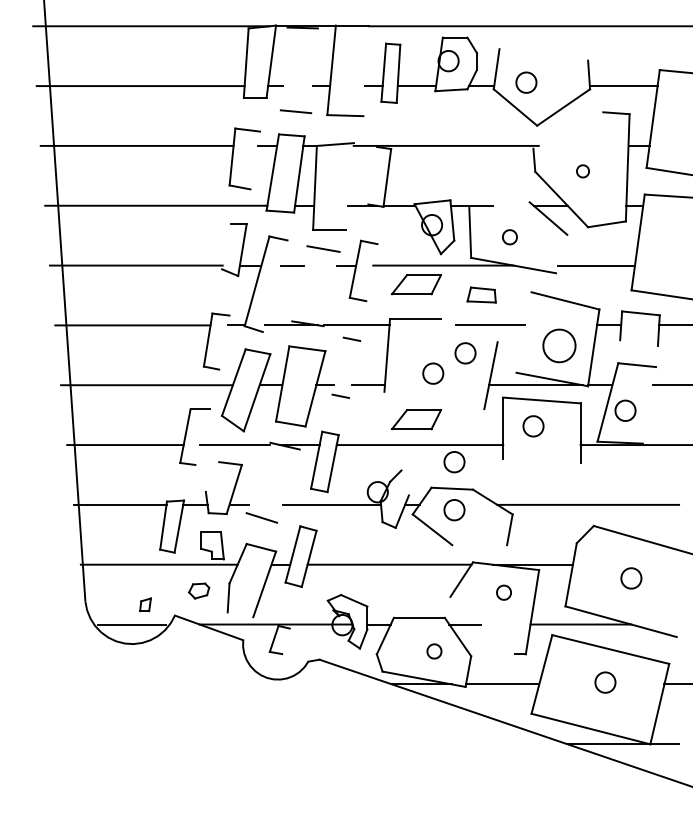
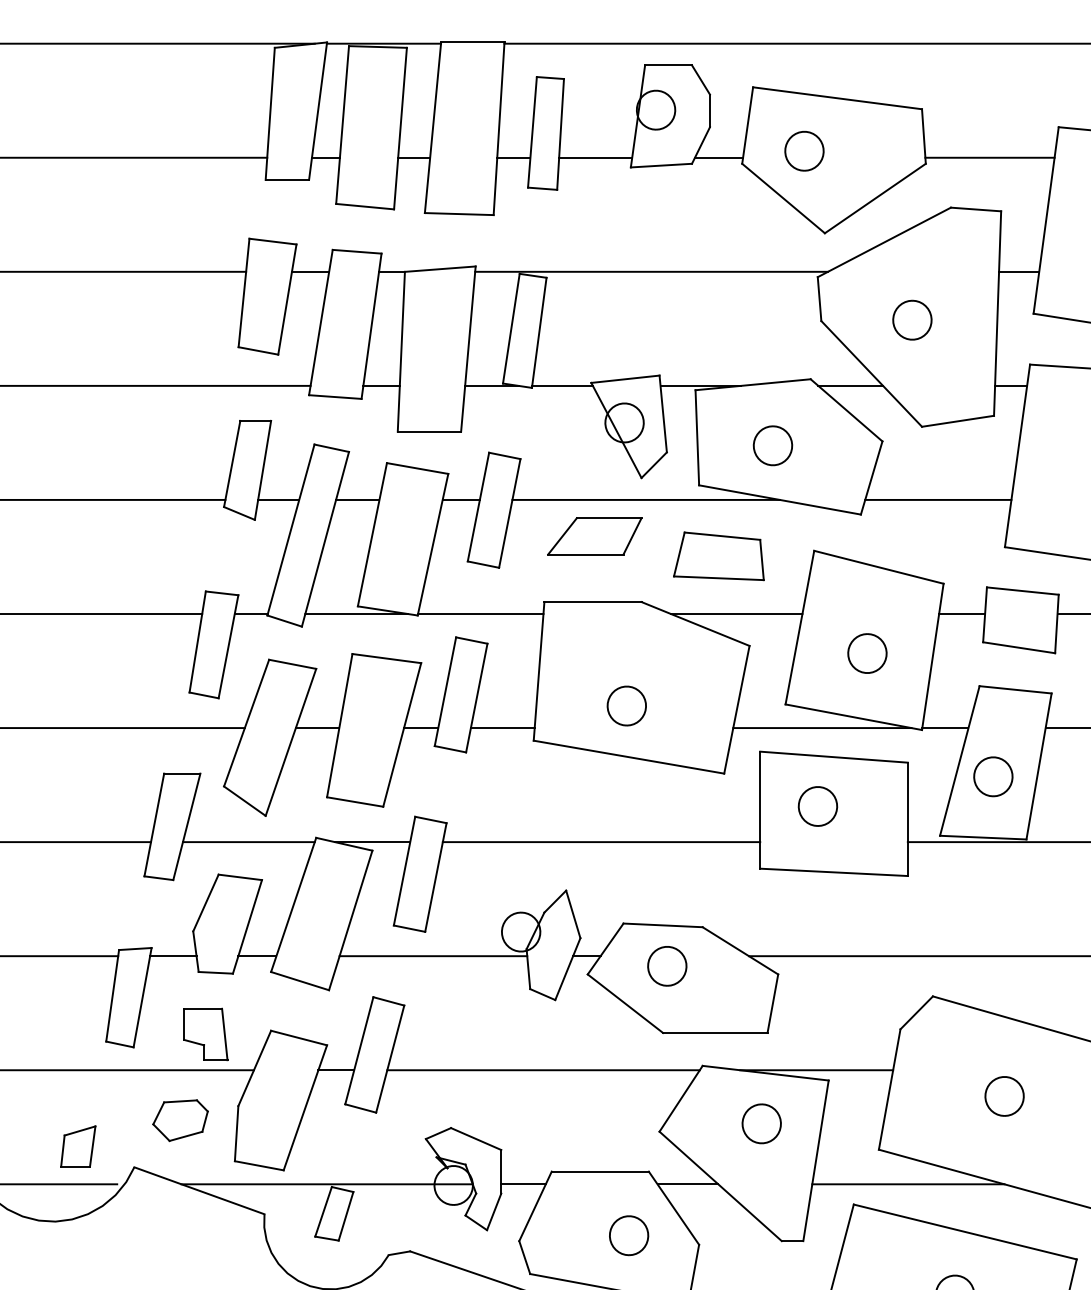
line: (543, 54) -> (837, 97), added
line: (283, 68) -> (341, 124), added
line: (314, 70) -> (400, 128), added
line: (366, 70) -> (499, 128), added
line: (568, 130) -> (884, 242), added
line: (255, 160) -> (287, 299), added
part: (582, 171) -> (911, 320), size x1.67
line: (372, 175) -> (510, 328), added
line: (349, 186) -> (467, 349), added
line: (499, 205) -> (753, 385), added
part: (509, 237) -> (772, 446), size x1.43
line: (226, 246) -> (232, 463), added
line: (561, 253) -> (871, 476), added
line: (371, 272) -> (509, 513), added
line: (299, 283) -> (371, 534), added
line: (274, 286) -> (324, 539), added
line: (331, 288) -> (432, 543), added
part: (481, 294) -> (718, 555), size x1.67
line: (468, 330) -> (694, 623), added
line: (523, 332) -> (798, 627), added
line: (224, 342) -> (228, 646), added
line: (638, 342) -> (1018, 646), added
part: (559, 346) -> (867, 654), size x0.62
part: (465, 353) -> (688, 667), removed
line: (337, 365) -> (444, 690), added
line: (354, 369) -> (476, 698), added
line: (434, 400) -> (629, 757), added
line: (649, 405) -> (1039, 766), added
part: (416, 419) -> (594, 793), removed
line: (202, 436) -> (186, 825), added
line: (541, 460) -> (833, 871), added
part: (454, 462) -> (667, 875), removed
line: (212, 476) -> (205, 902), added
line: (258, 477) -> (293, 903), added
line: (404, 482) -> (571, 913), added
line: (288, 485) -> (350, 919), added
line: (479, 545) -> (714, 1033), added
part: (198, 590) -> (179, 1119), size x1.43
part: (503, 592) -> (760, 1123), size x1.43
part: (145, 604) -> (78, 1146), size x1.67
line: (240, 614) -> (259, 1165), added
line: (482, 625) -> (720, 1186), added
line: (285, 641) -> (345, 1216), added
part: (434, 651) -> (629, 1235), size x1.43

